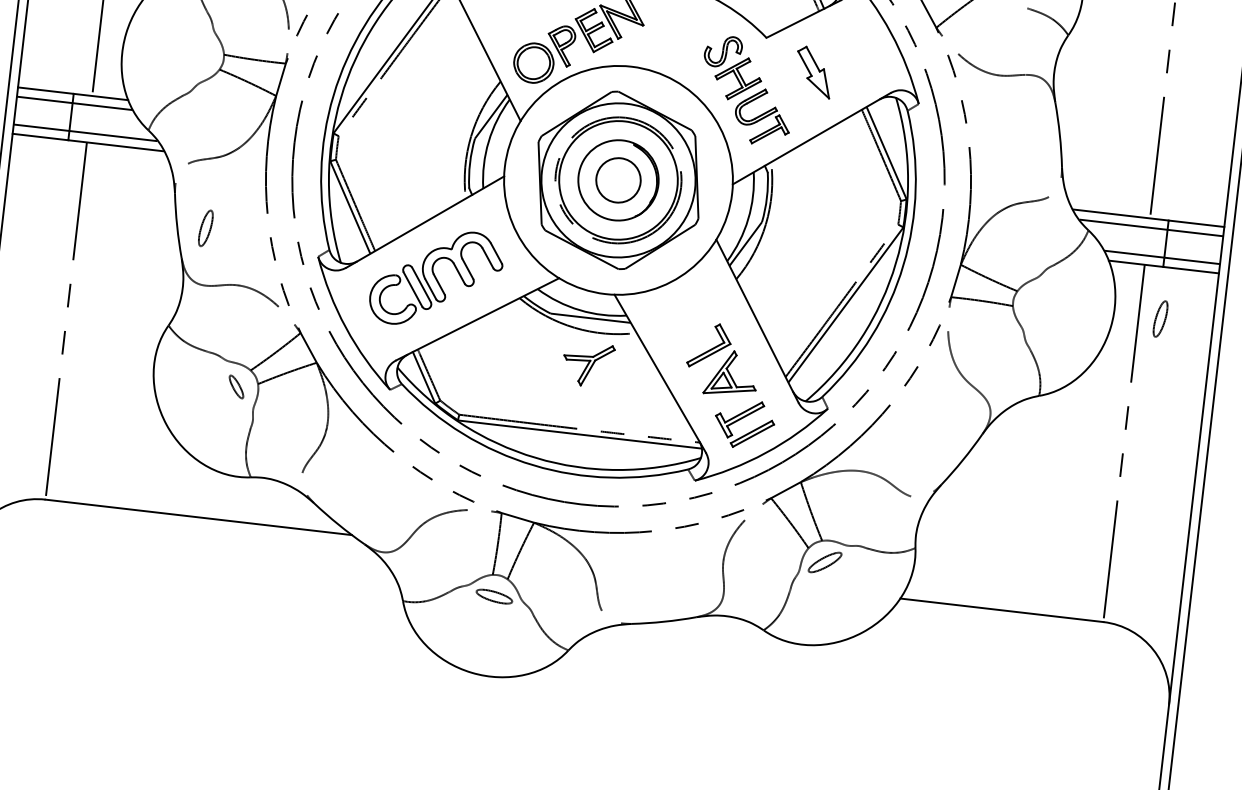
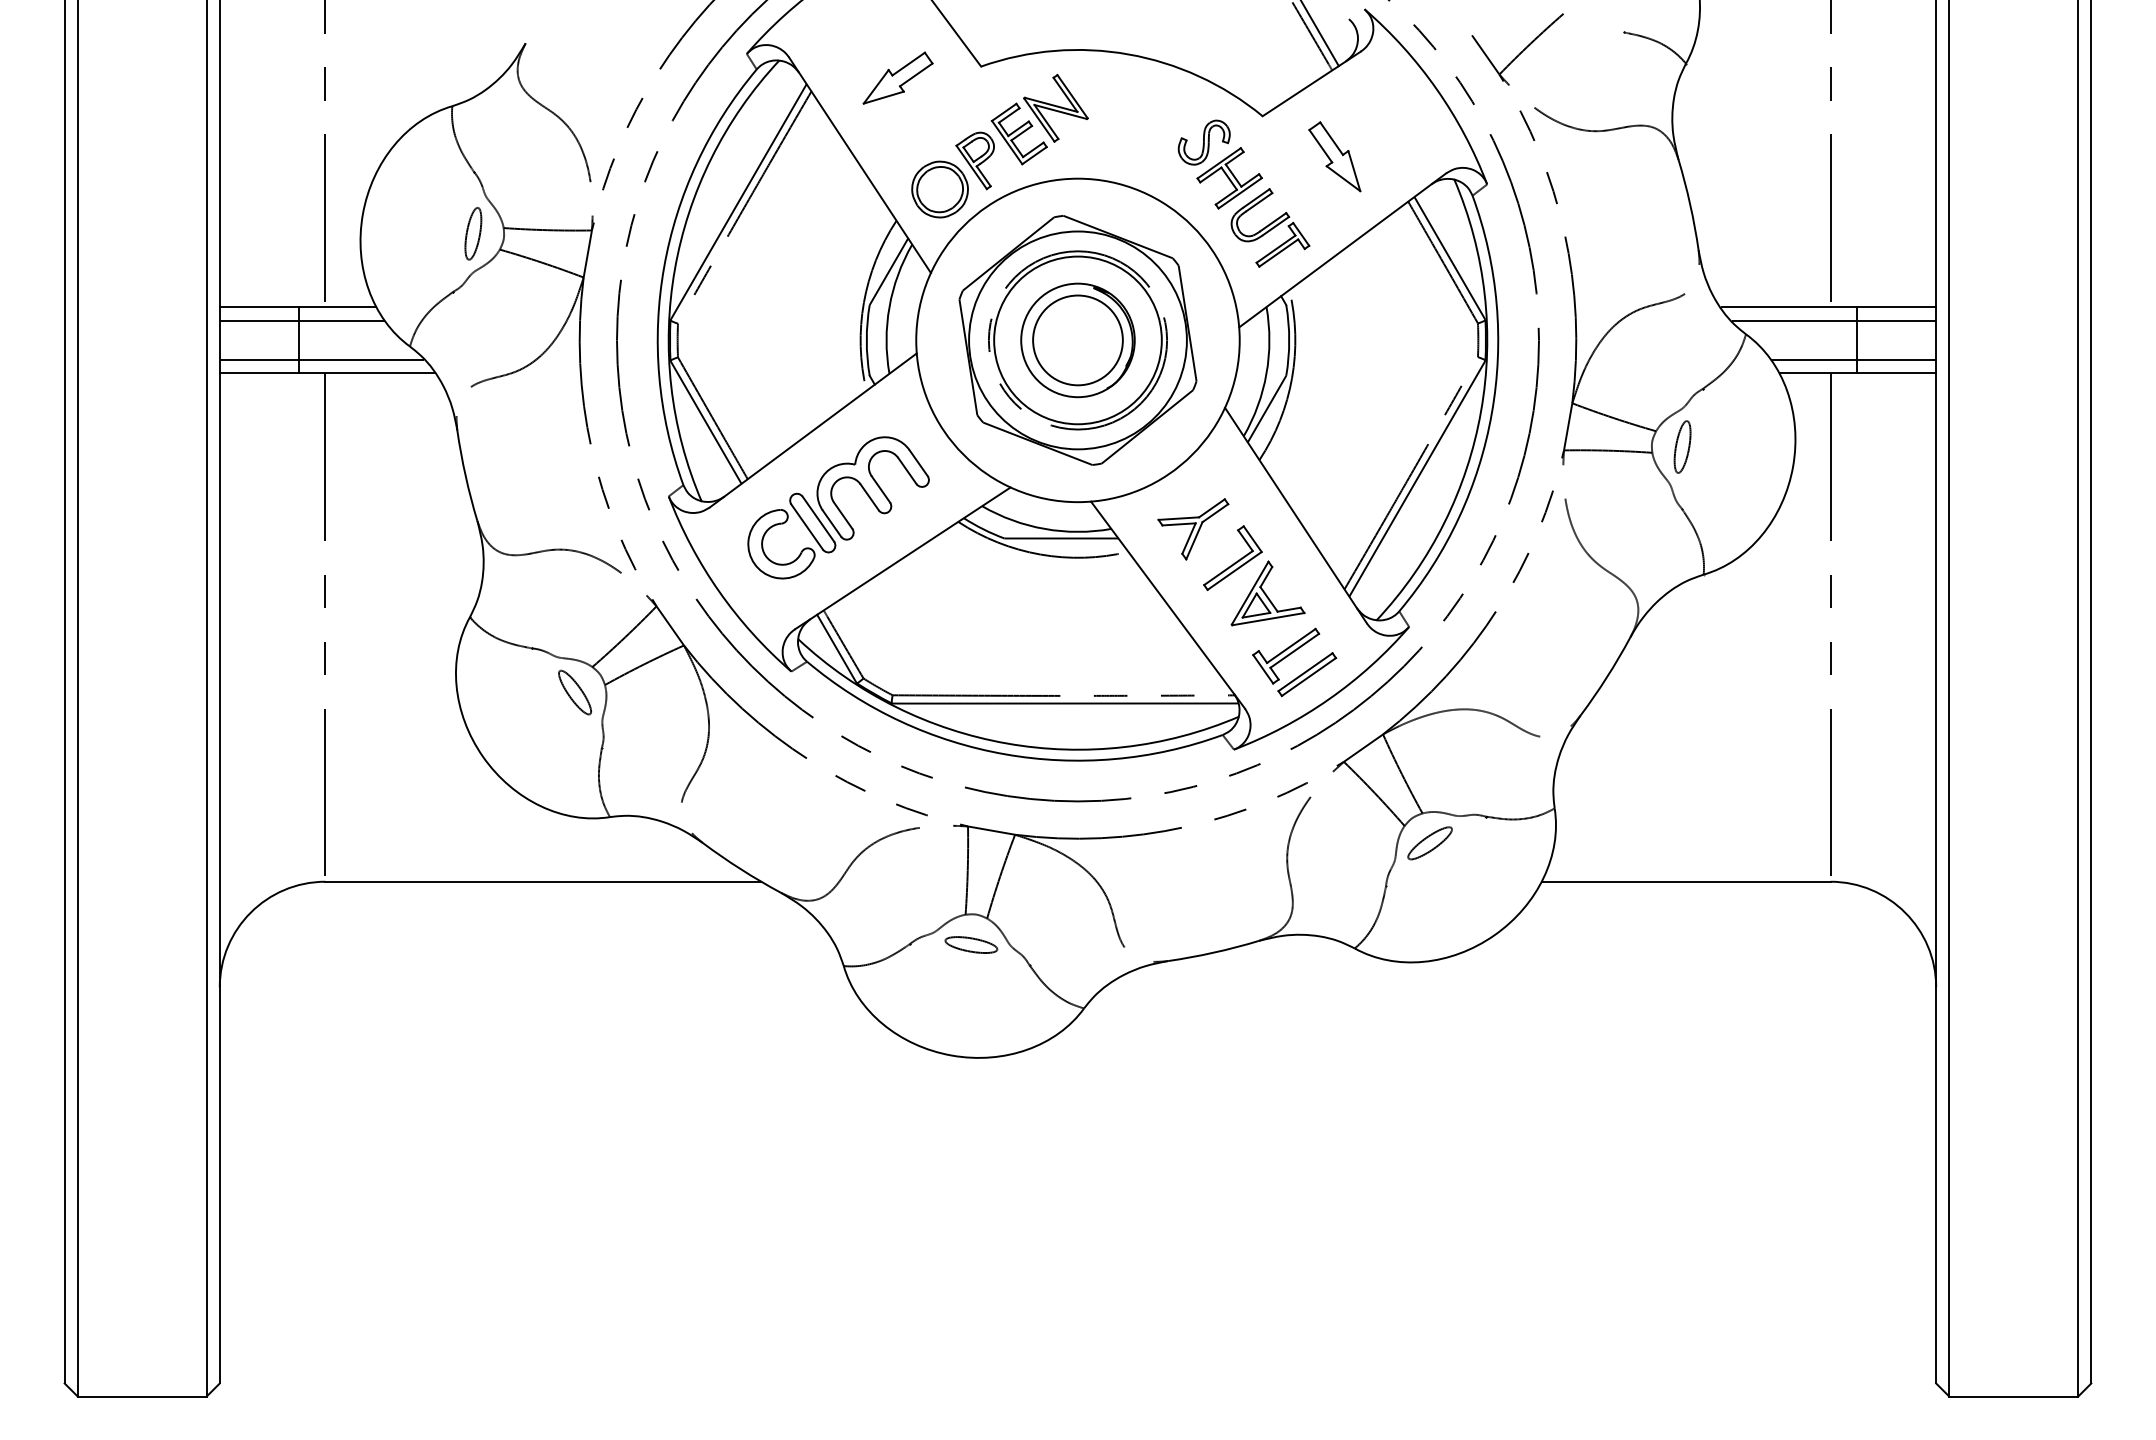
circle: (618, 180) -> (1077, 340), size x1.43
part: (205, 228) -> (473, 233), moved
part: (1160, 318) -> (1682, 446), moved
part: (588, 364) -> (1193, 529), moved
part: (236, 386) -> (575, 692), size x1.43

